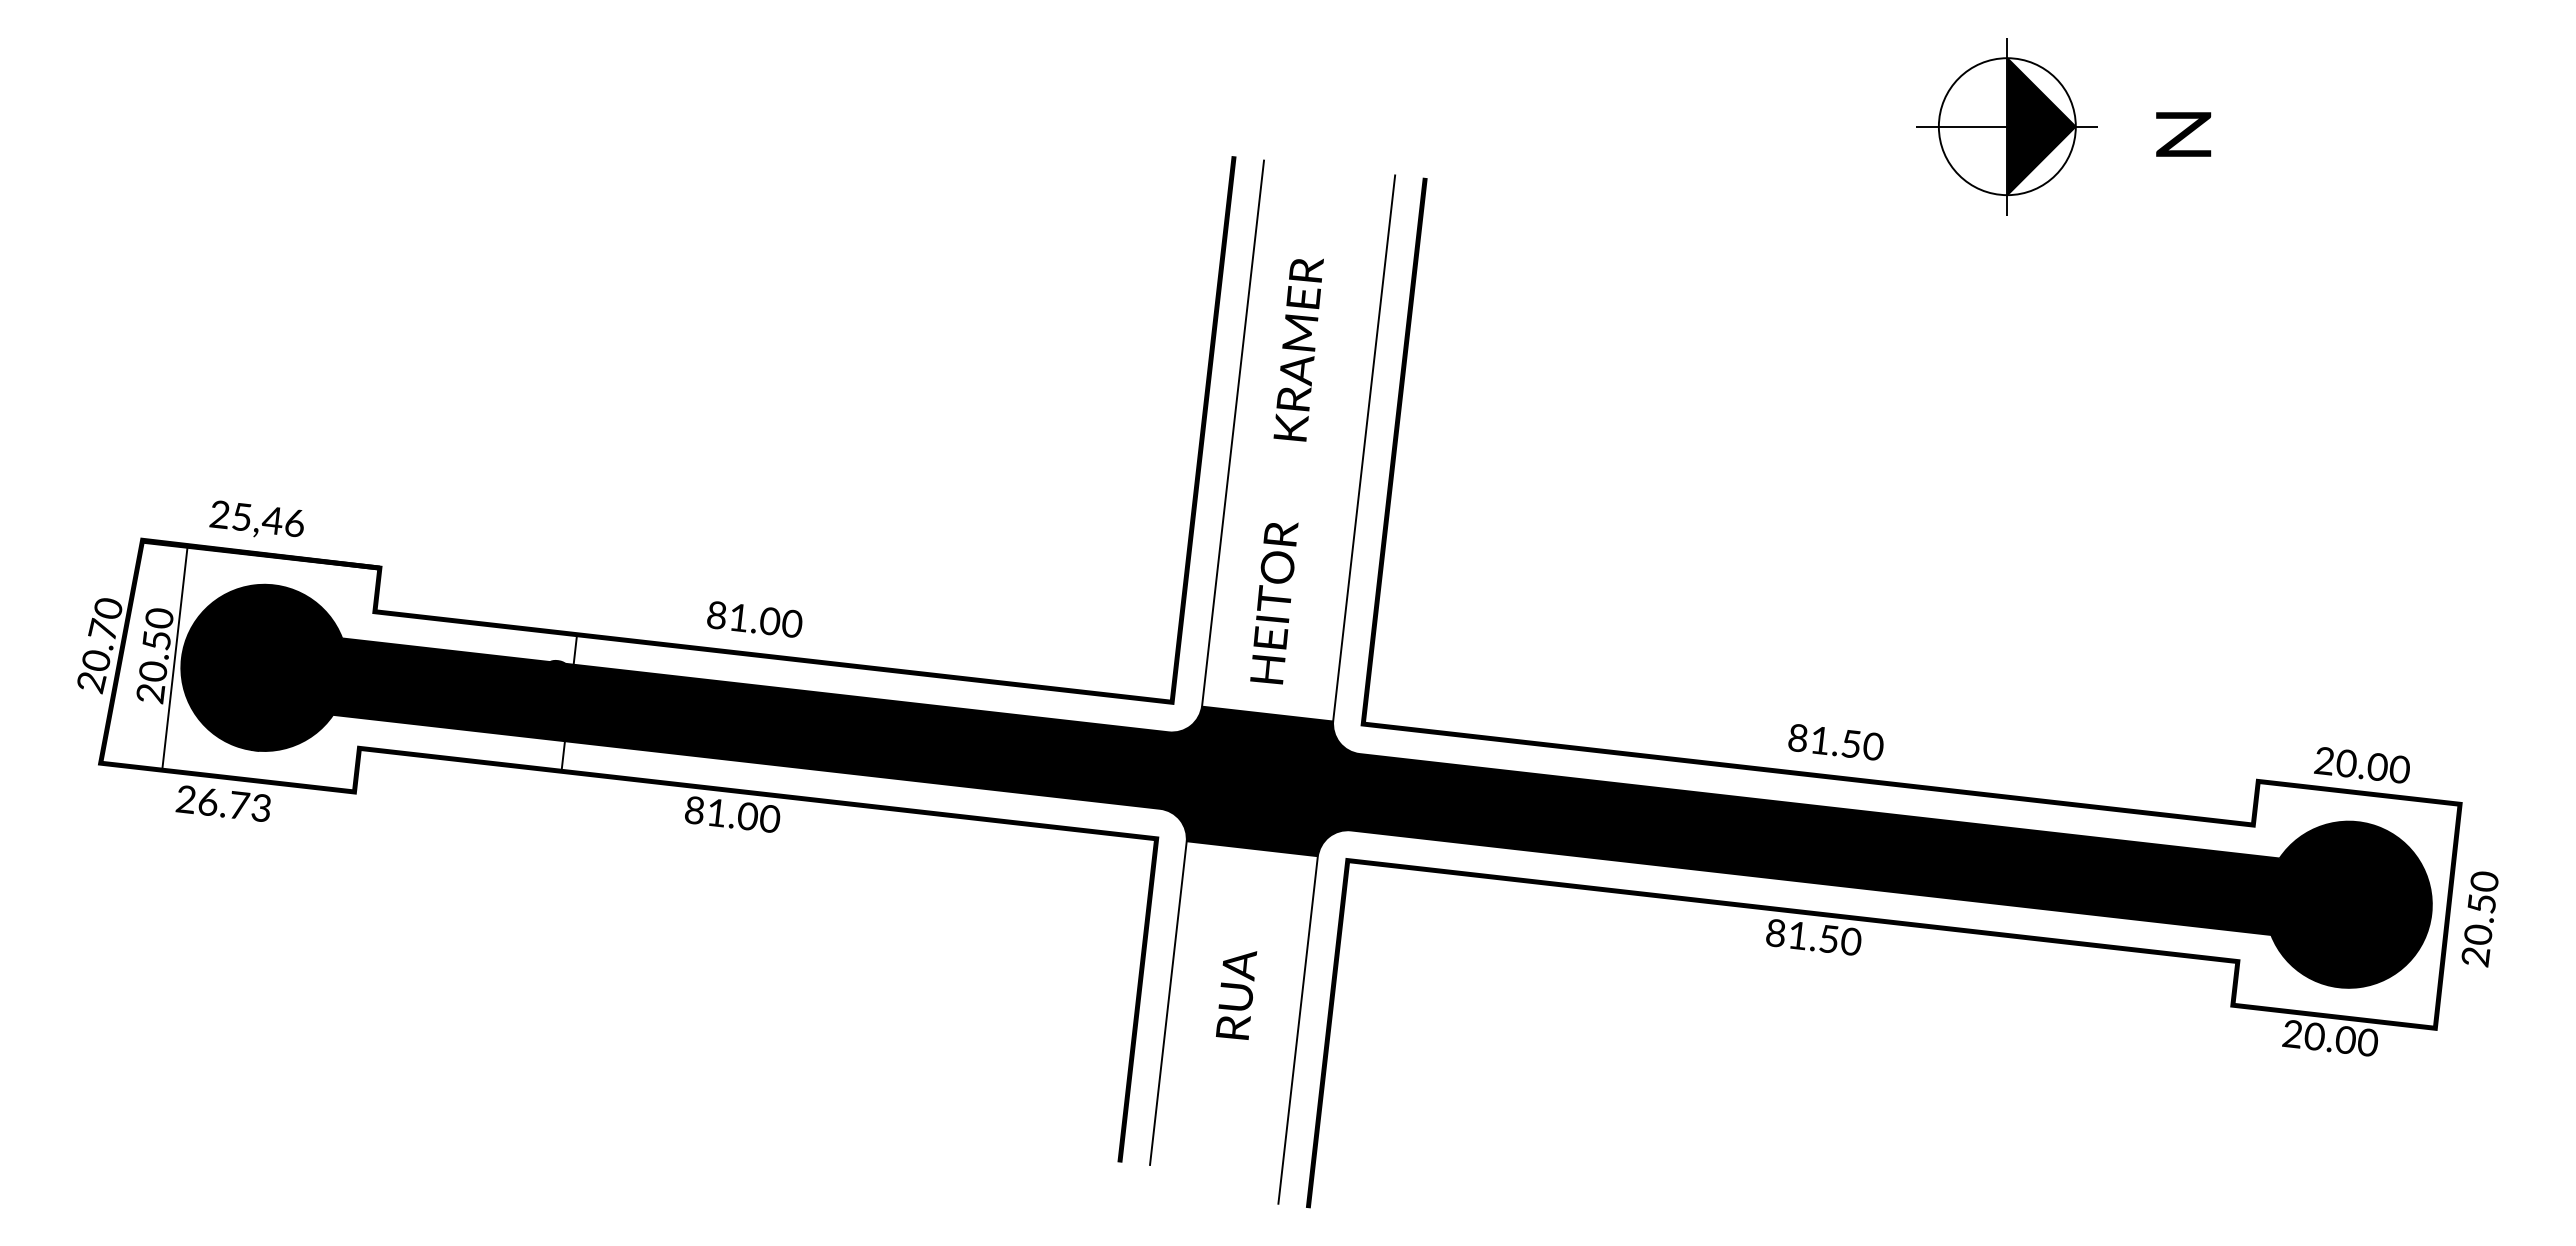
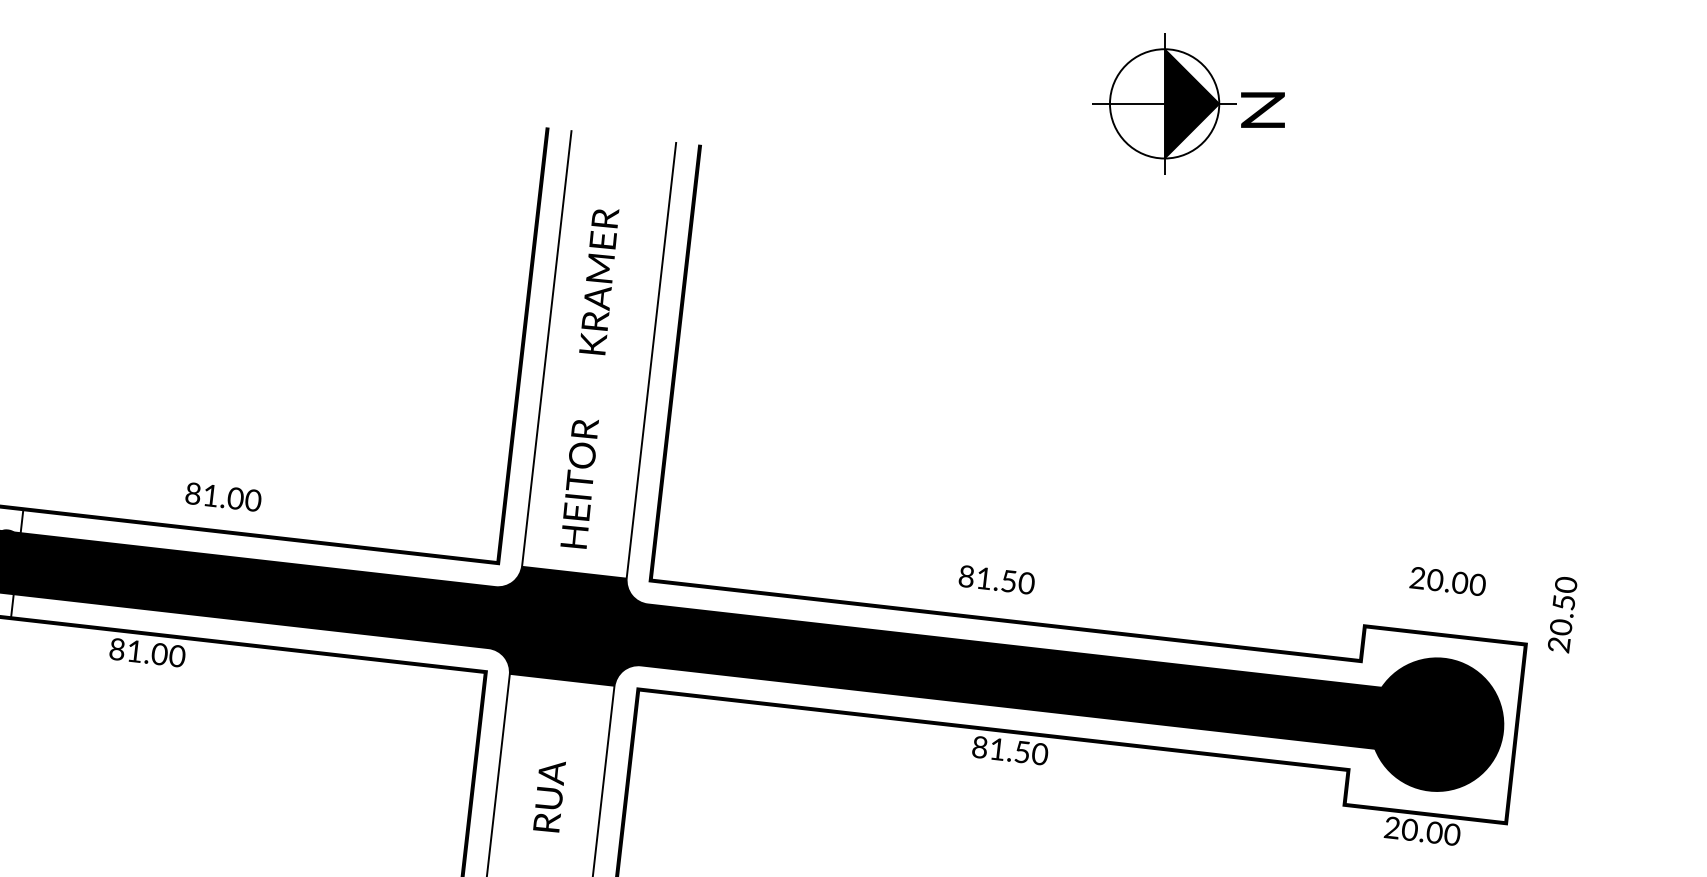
text: (2183, 134) -> (1262, 110), moved
text: (754, 619) -> (223, 497), moved
text: (1835, 742) -> (996, 580), moved
text: (2361, 765) -> (1447, 581), moved
text: (2479, 919) -> (1562, 615), moved

